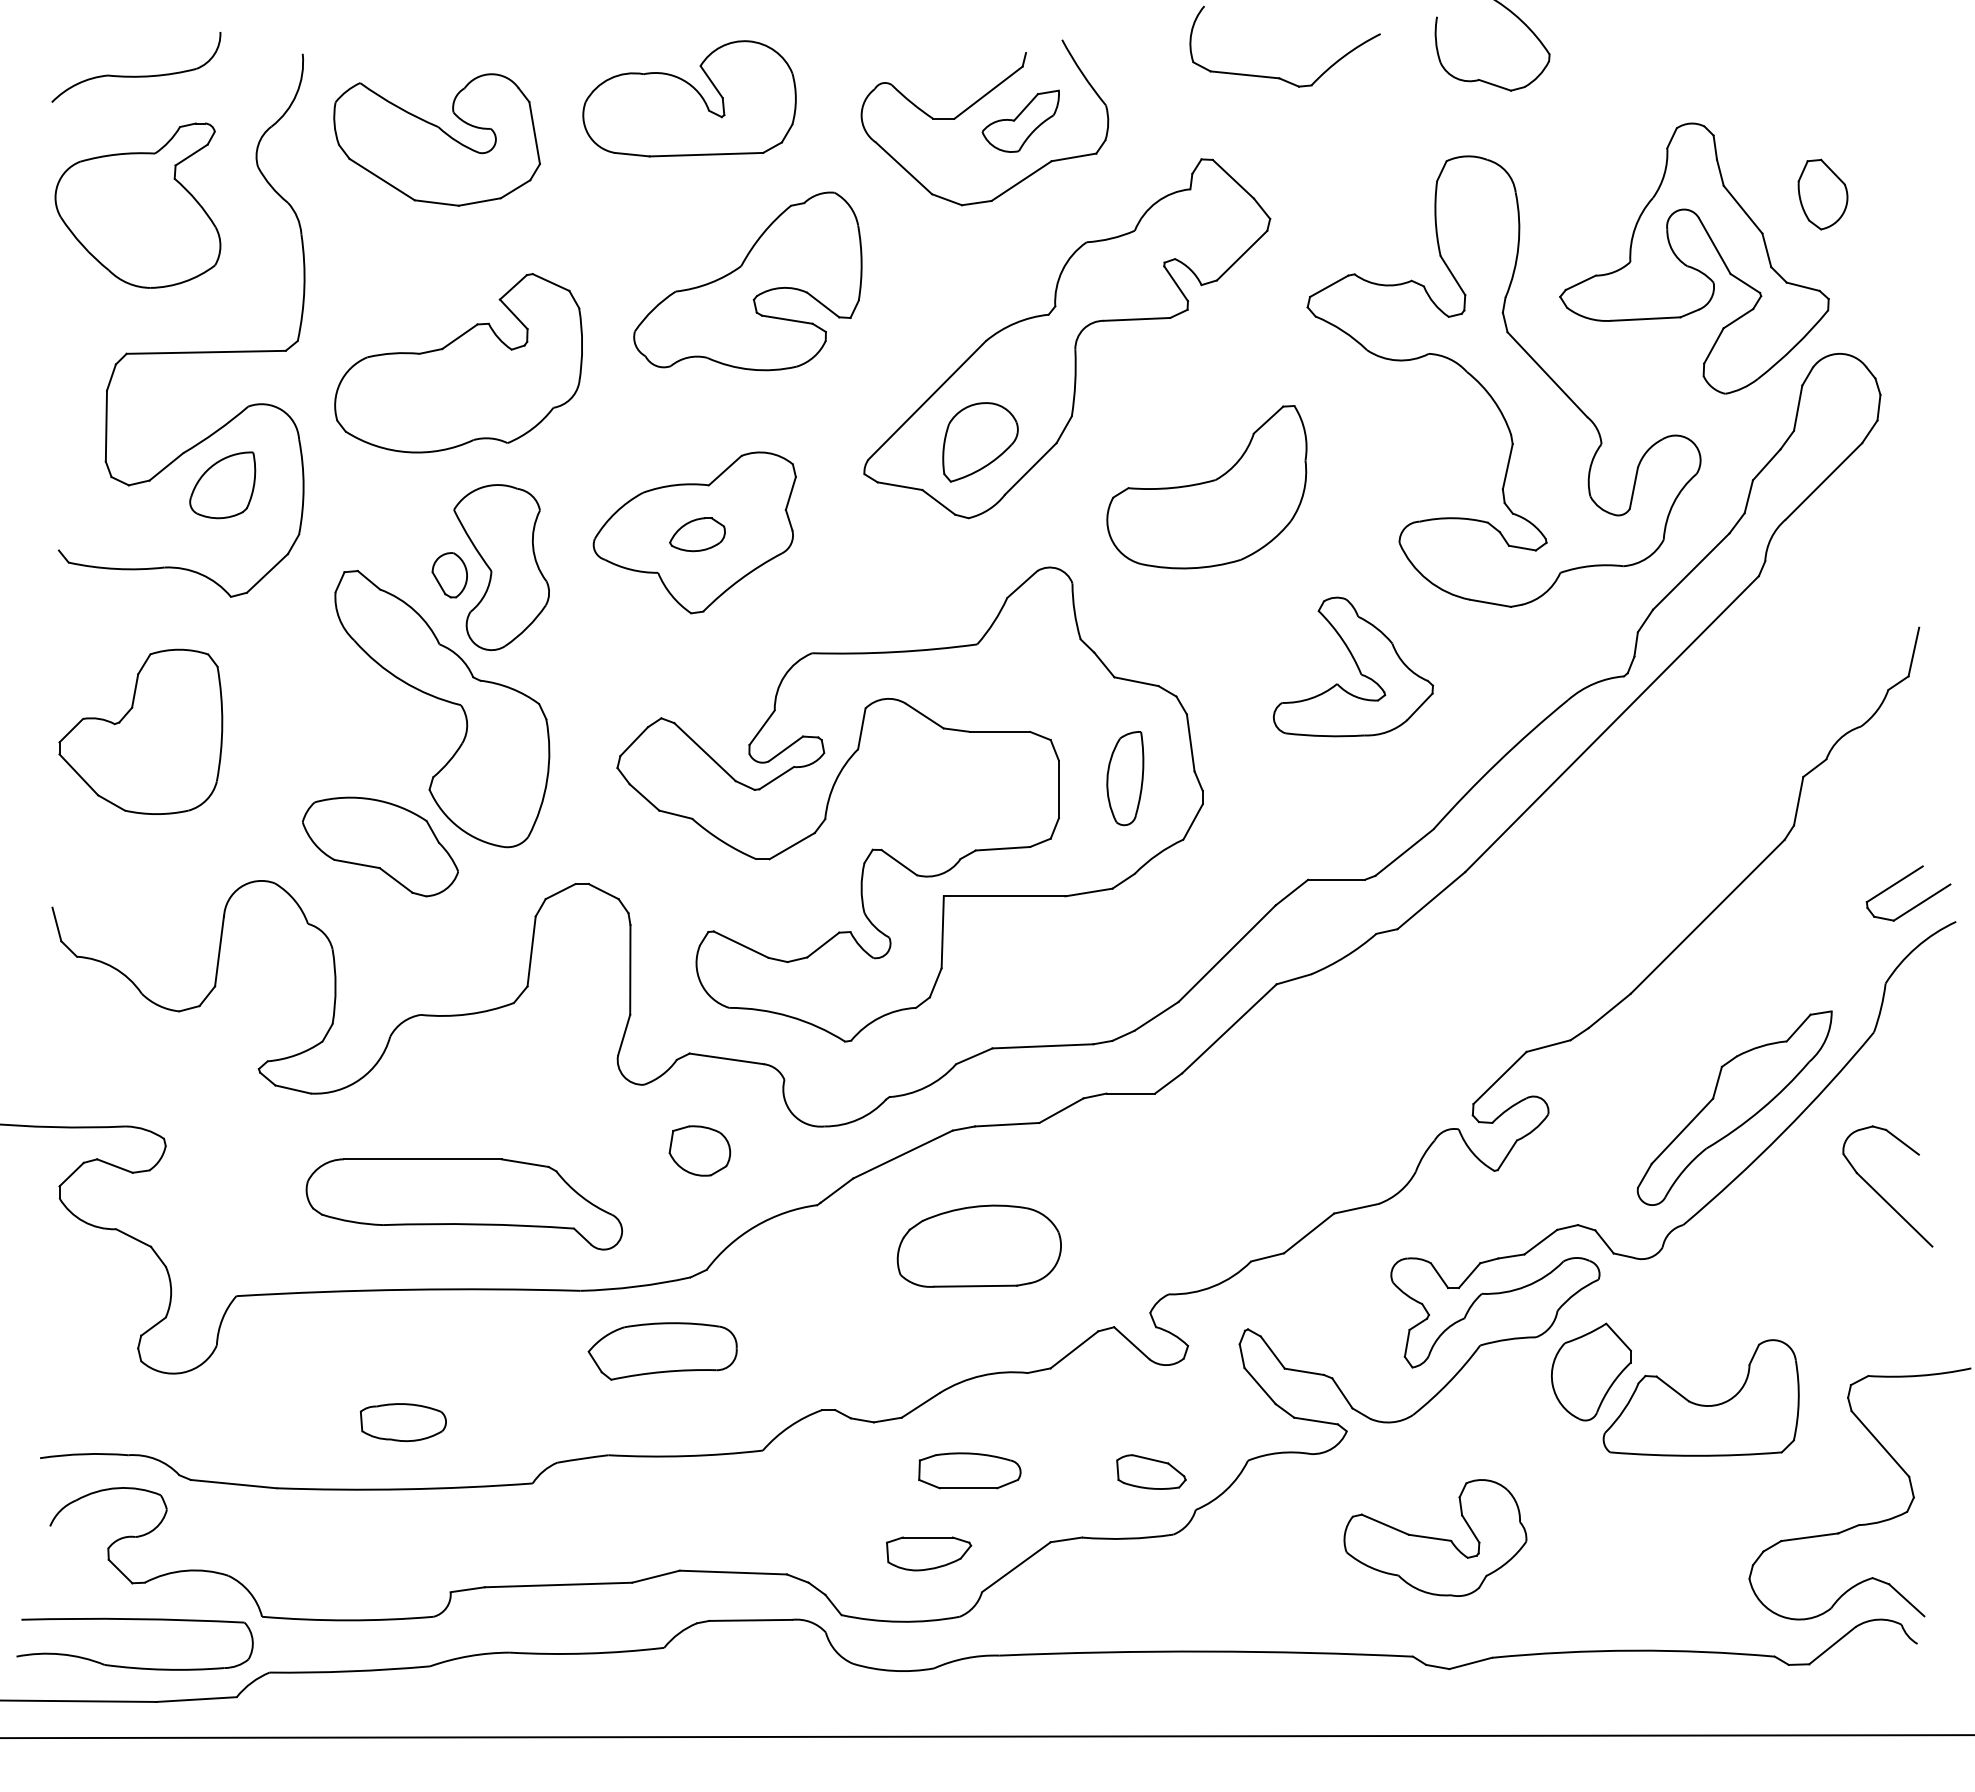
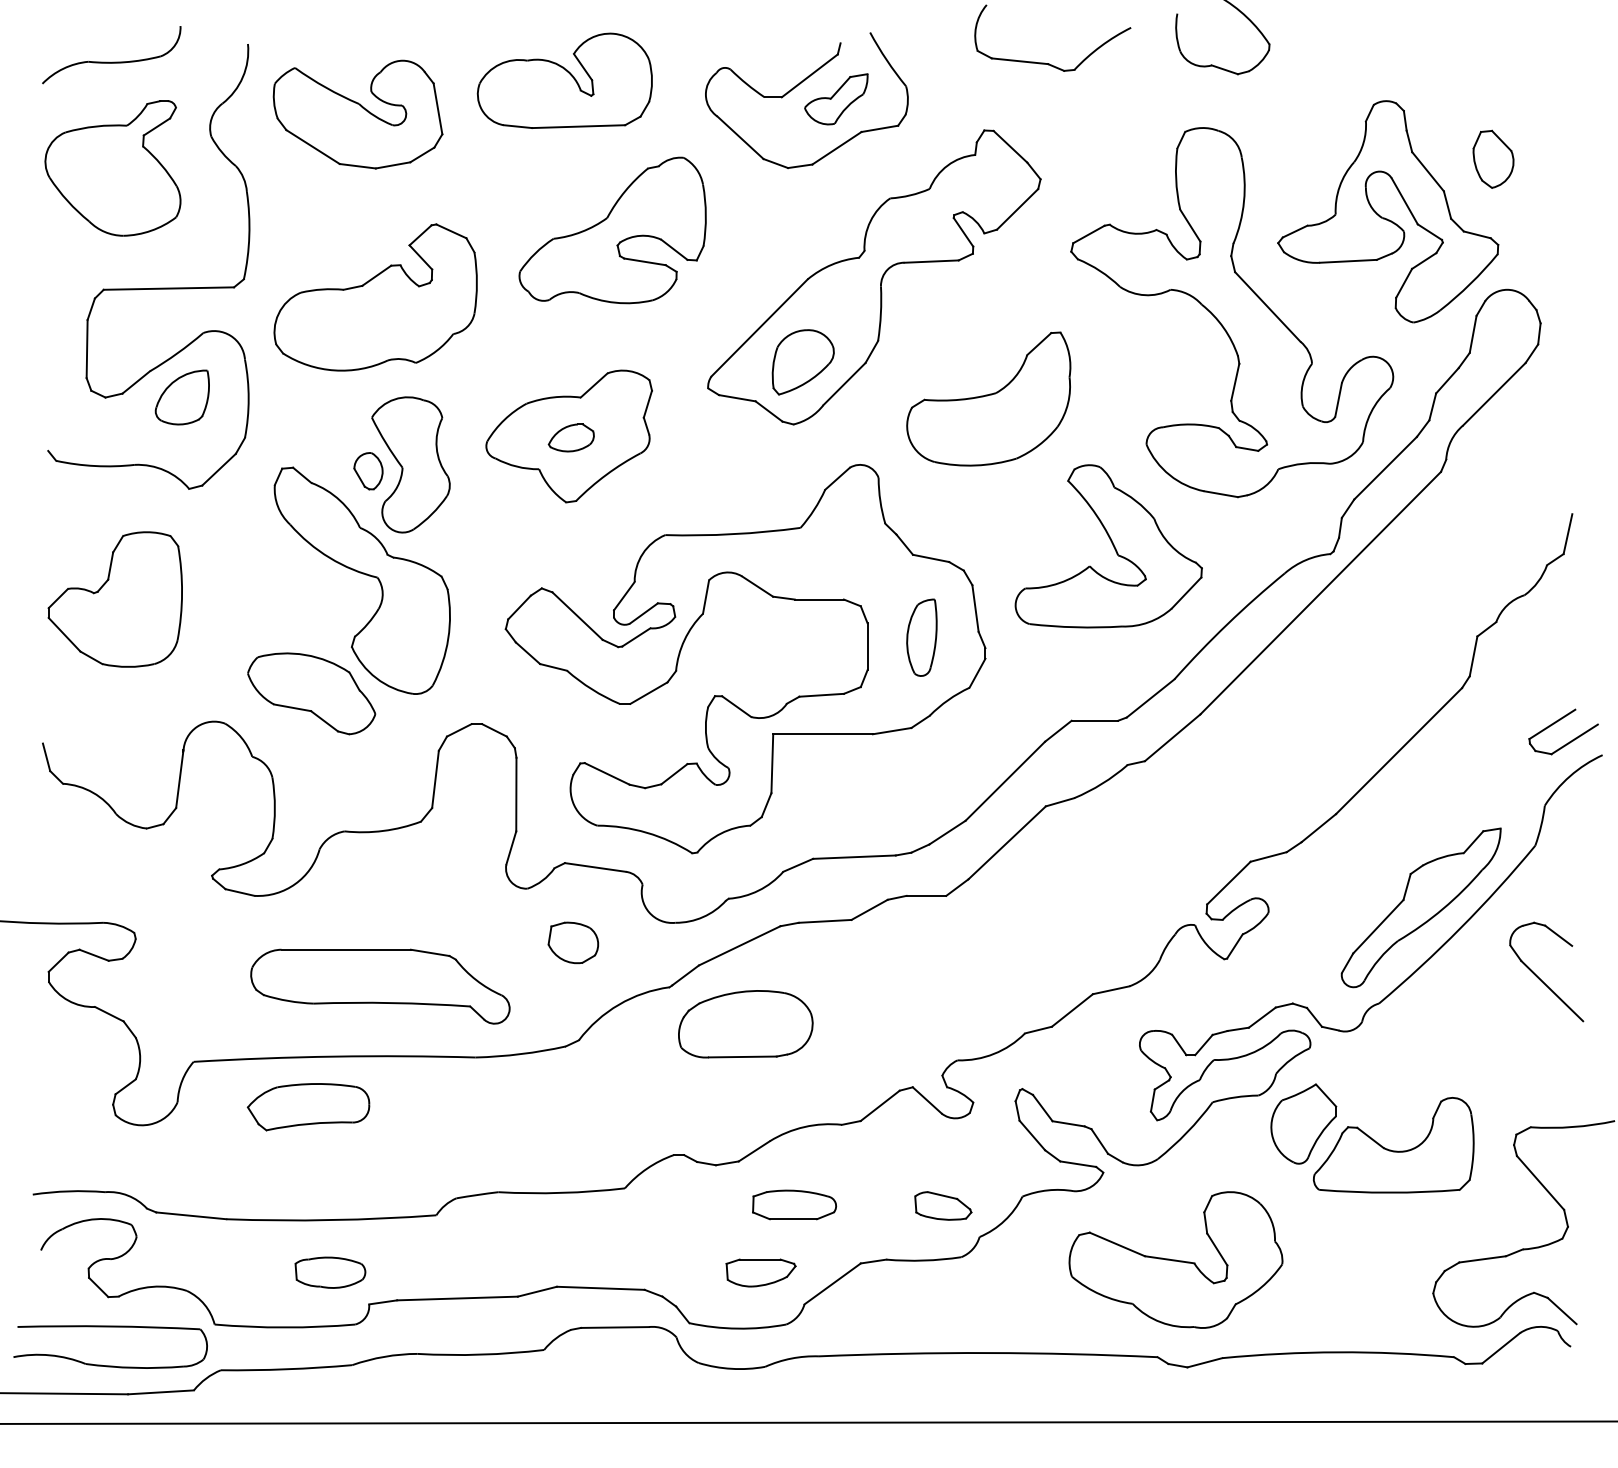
part: (1353, 666) -> (1108, 545), size x1.43
part: (978, 1245) -> (745, 1023), moved
part: (662, 1351) -> (308, 1107), moved
part: (402, 1422) -> (329, 1272), moved
part: (1435, 1537) -> (1176, 1259), size x1.43

